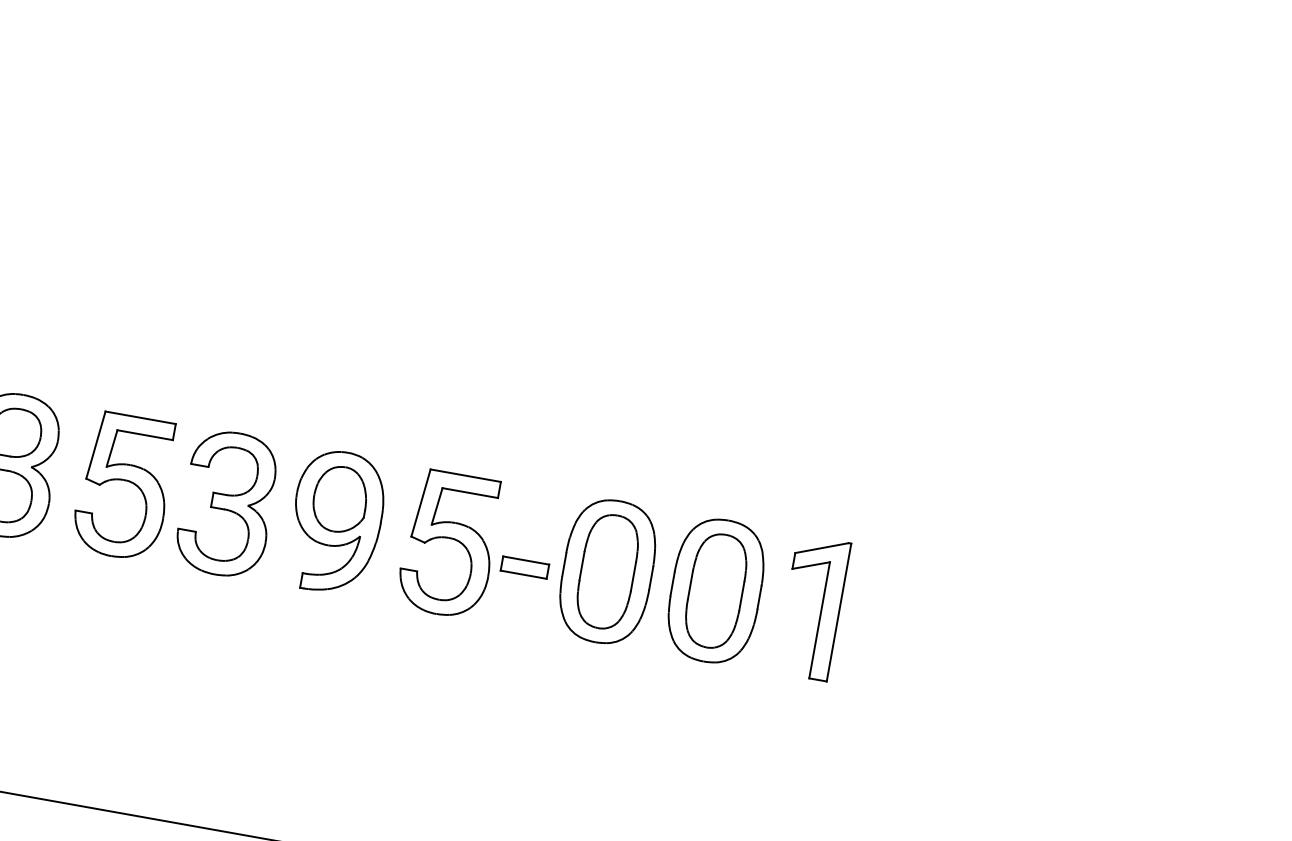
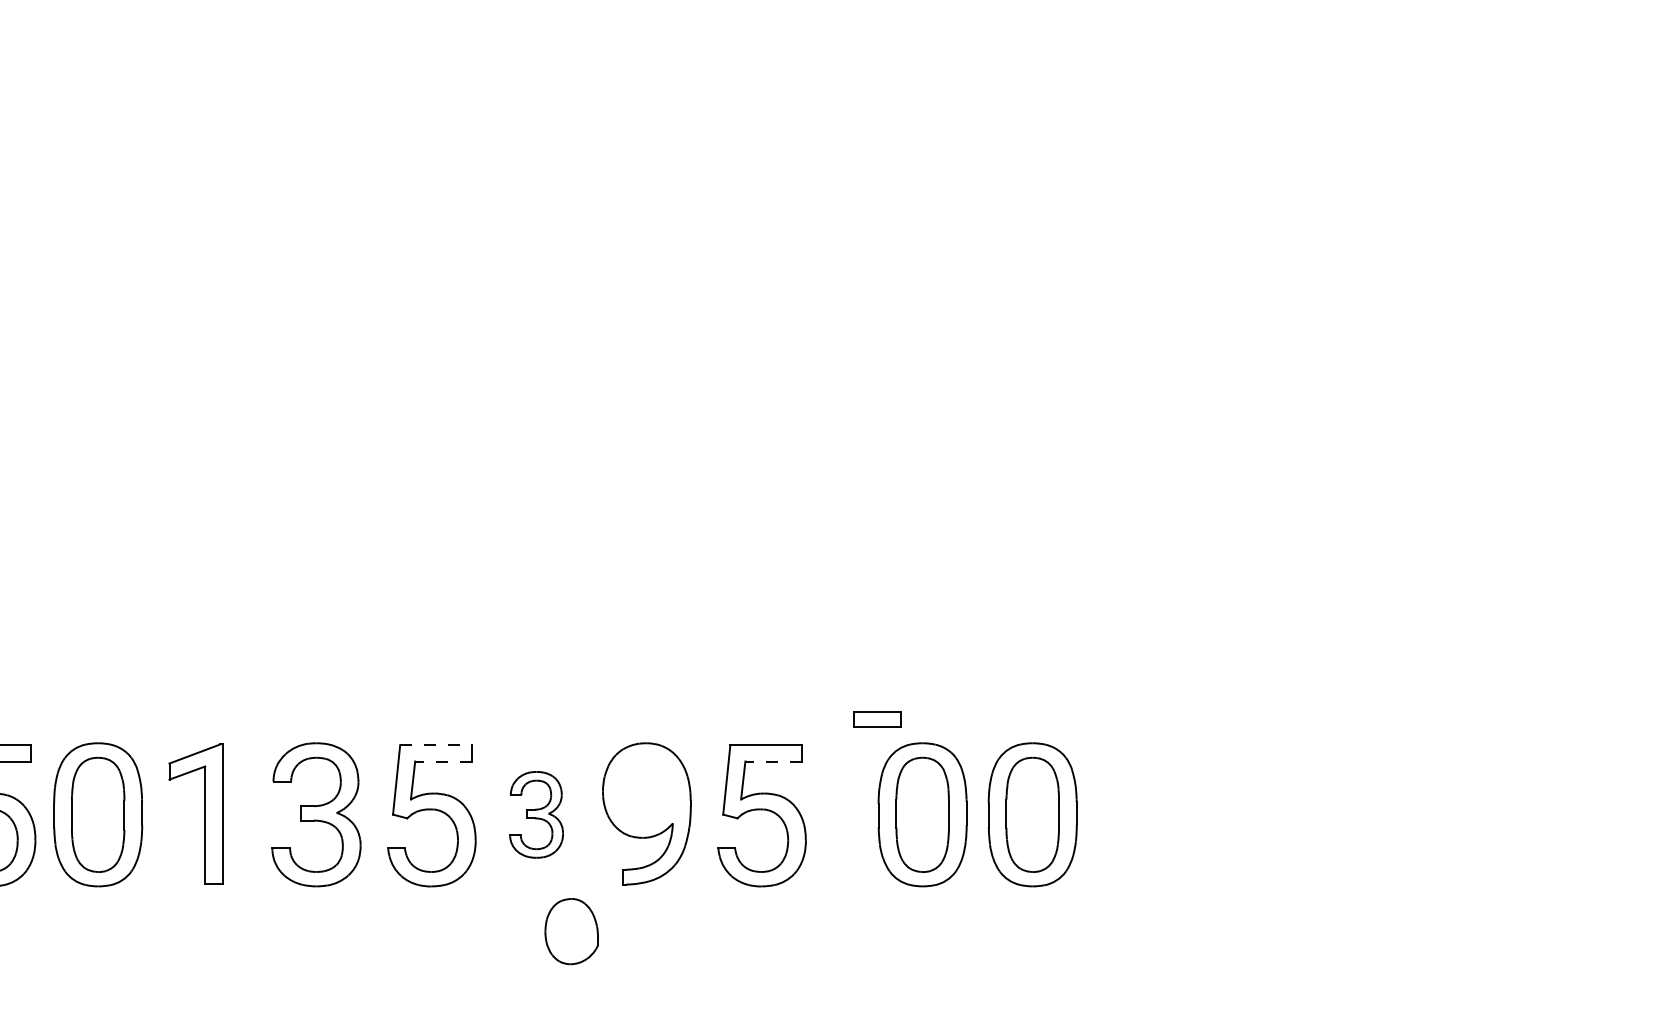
line: (140, 418) -> (435, 745), solid -> dashed
line: (144, 435) -> (442, 761), solid -> dashed
line: (470, 493) -> (773, 761), solid -> dashed
part: (340, 499) -> (571, 931), moved
part: (227, 503) -> (536, 814), size x0.6
part: (524, 567) -> (877, 719), moved
part: (821, 608) -> (1139, 813), removed

